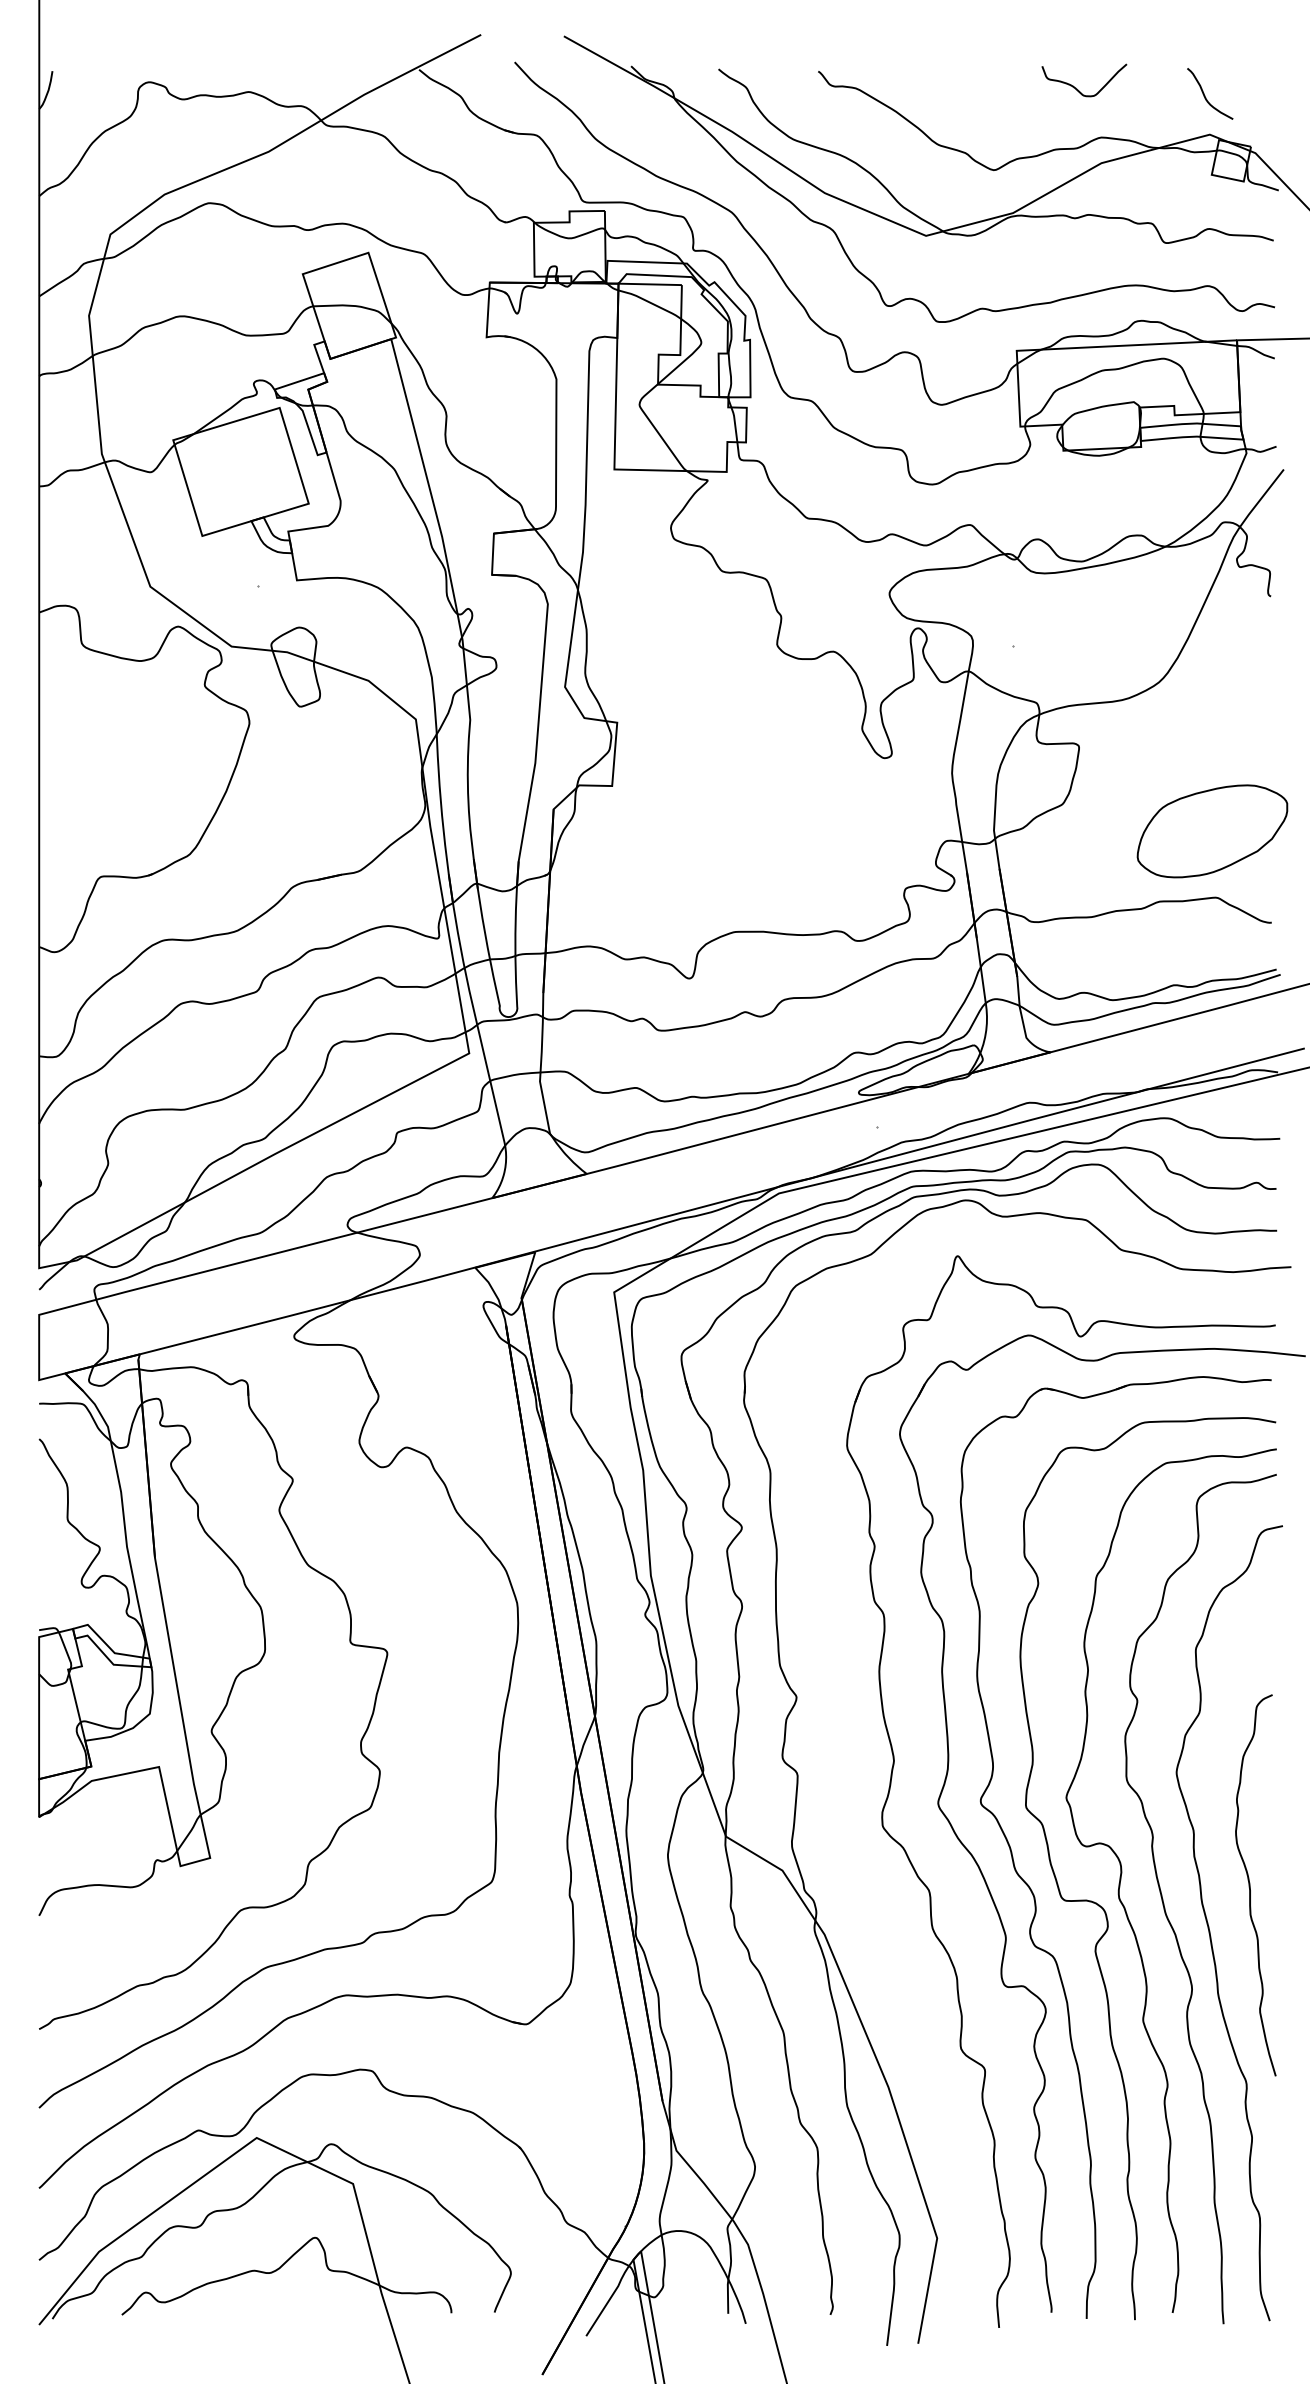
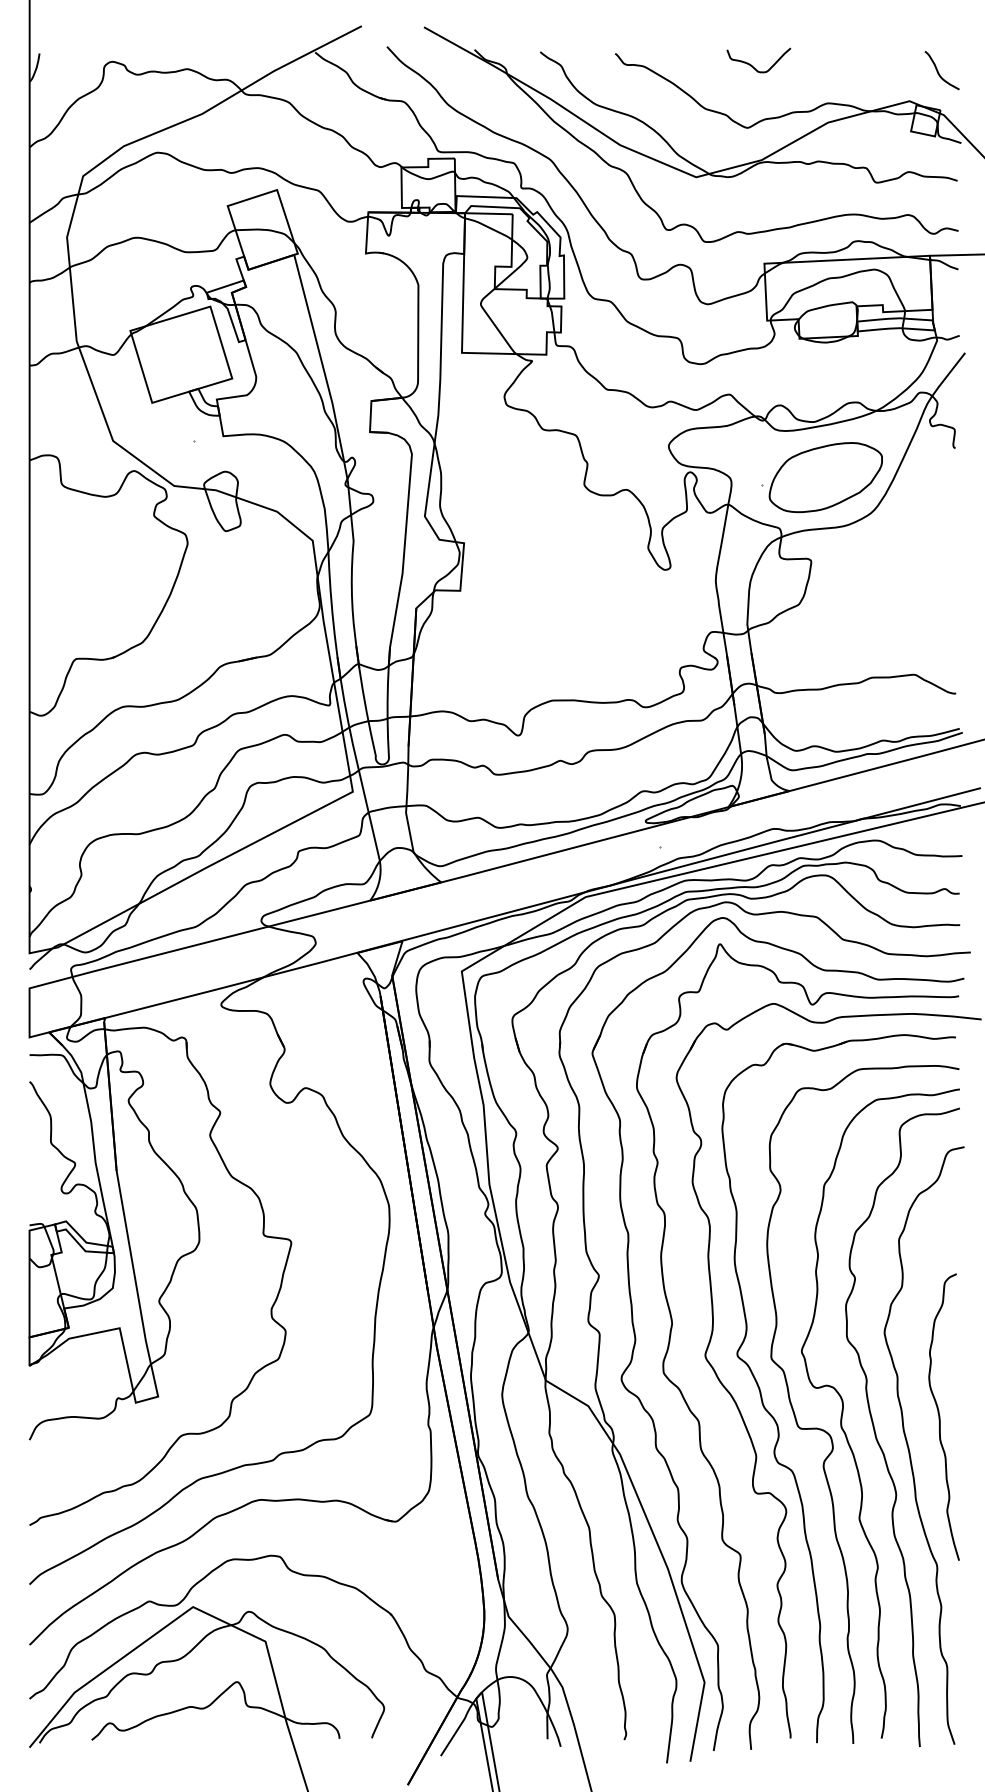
curve: (1077, 88) -> (753, 66), moved
curve: (1205, 95) -> (938, 71), moved
part: (1212, 831) -> (825, 477), moved
part: (845, 1775) -> (635, 1334), added

